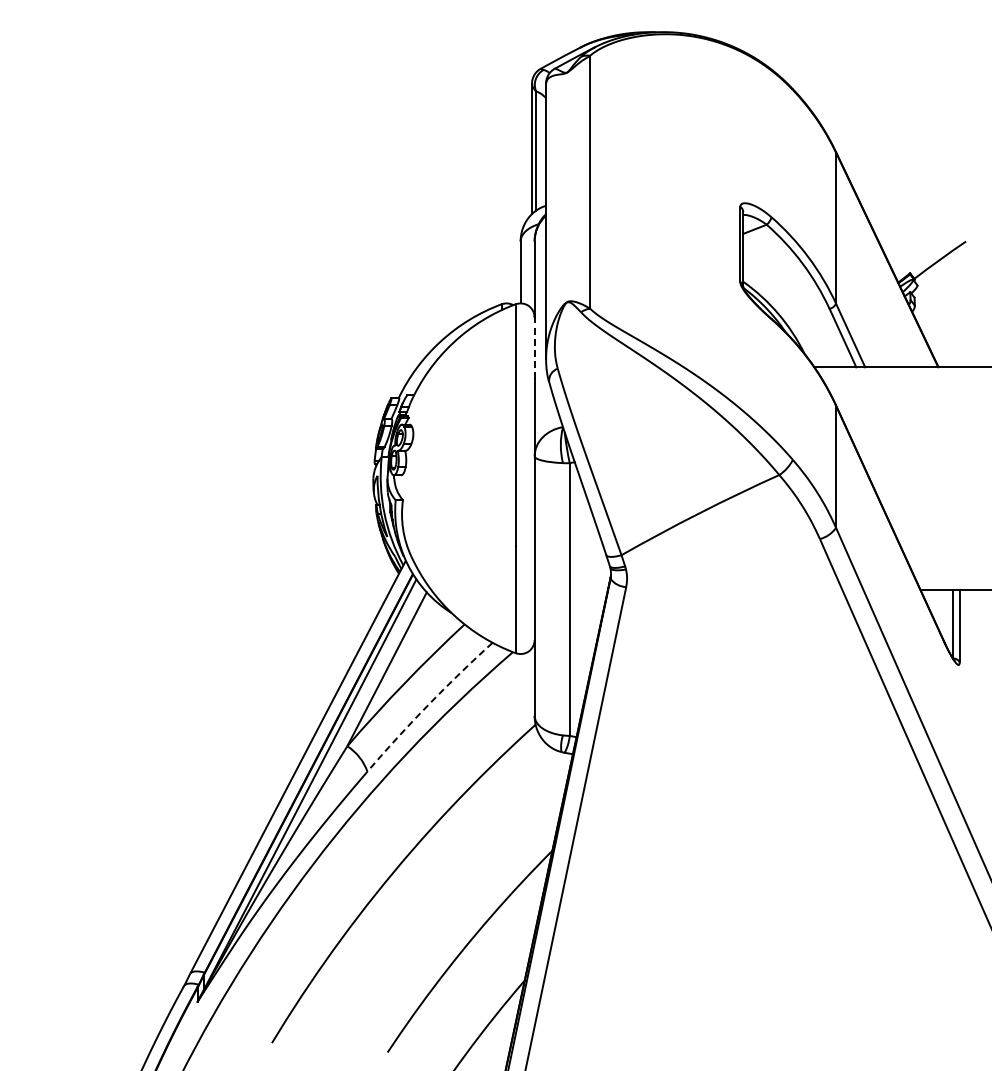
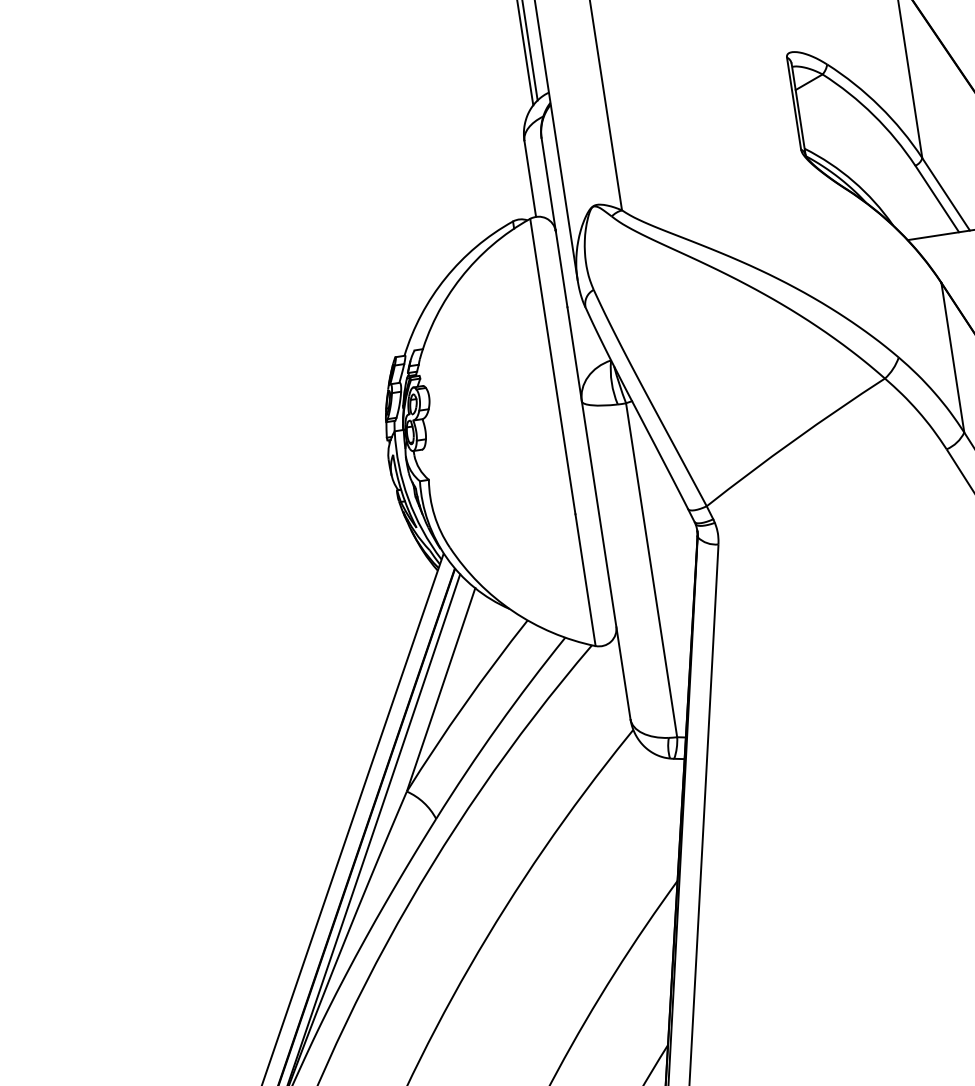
line: (534, 348) -> (561, 269), dashed -> solid
arc: (428, 705) -> (498, 726), dashed -> solid

